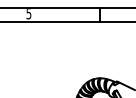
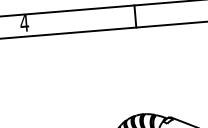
text: (28, 14) -> (23, 24), 5 -> 4

